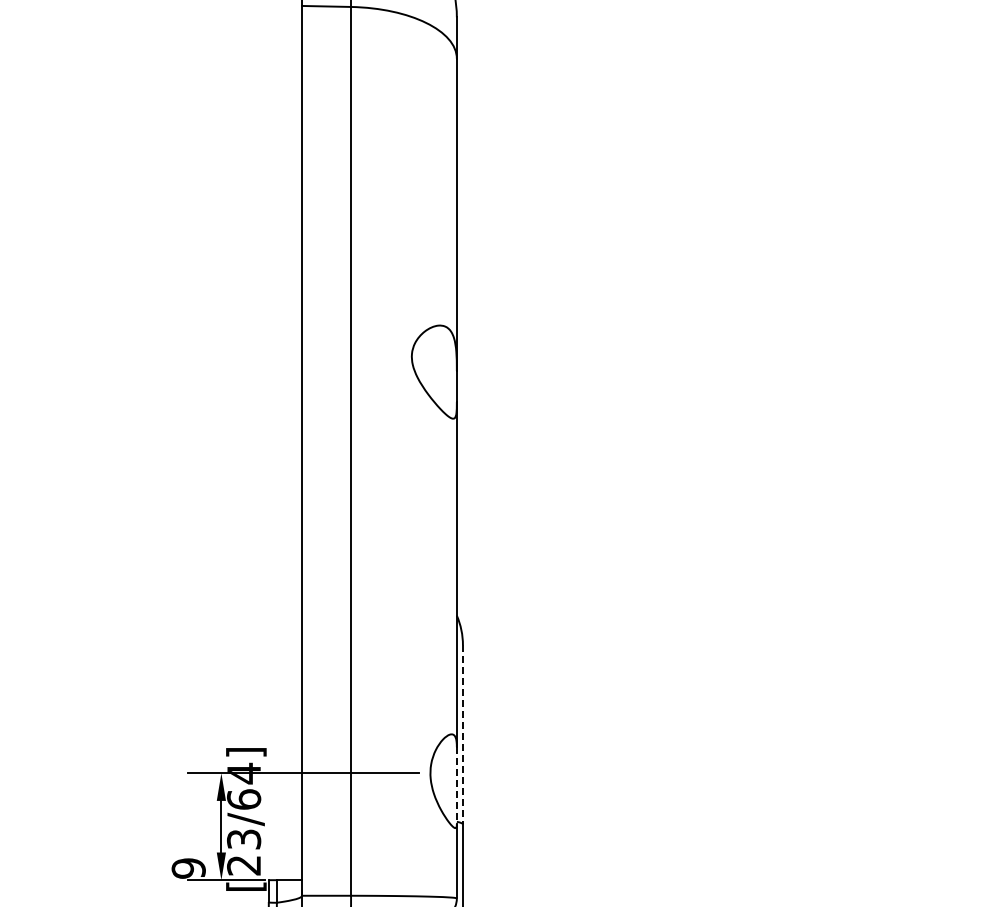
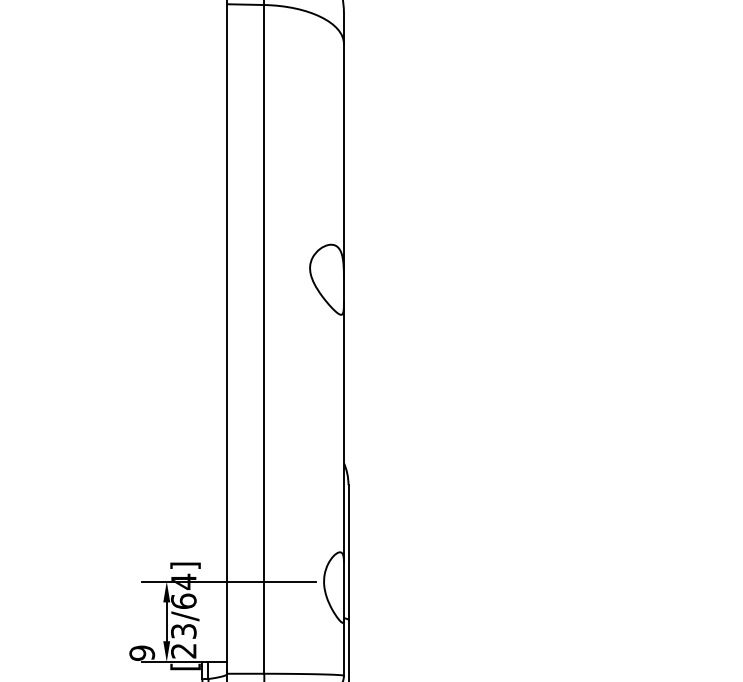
line: (462, 734) -> (348, 552), dashed -> solid
line: (456, 785) -> (343, 590), dashed -> solid

